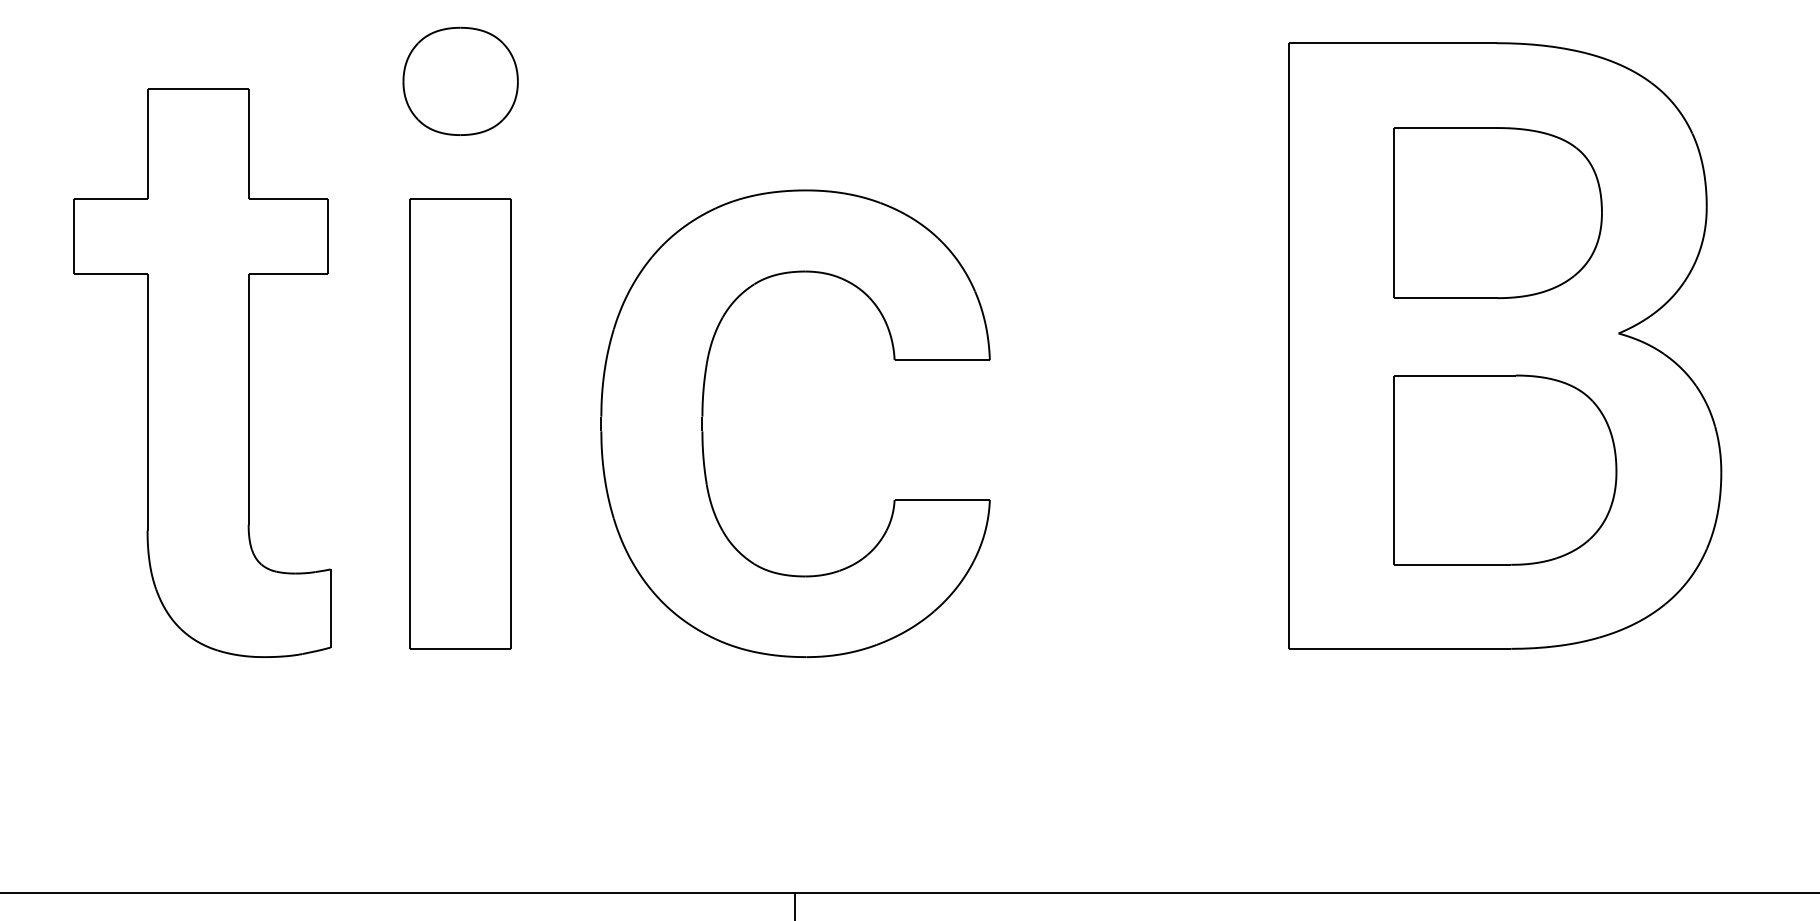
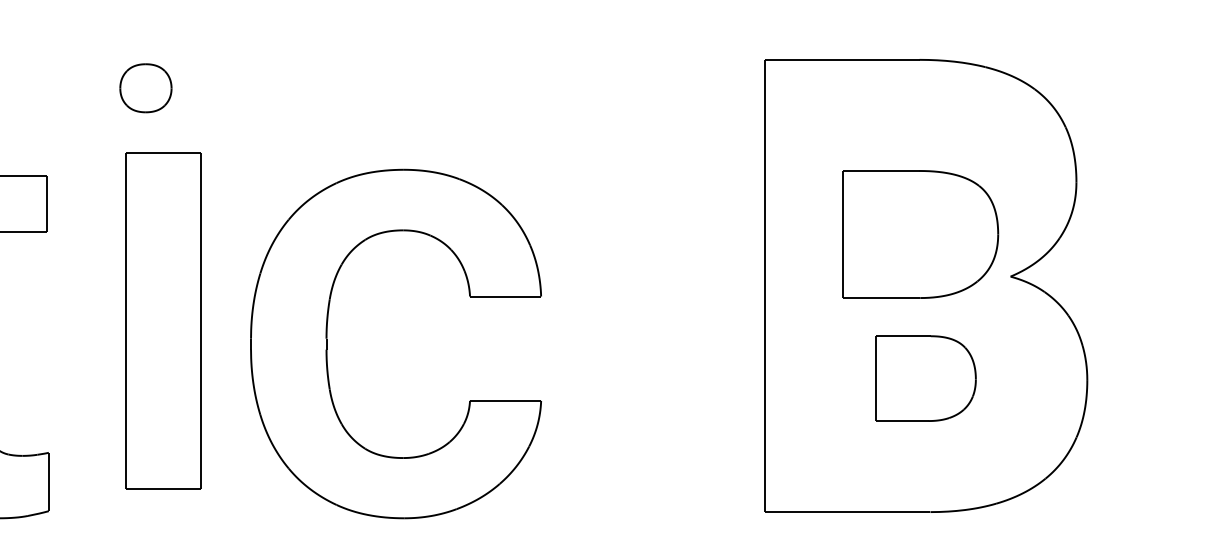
part: (460, 80) -> (145, 87), size x0.6
part: (1497, 213) -> (920, 234), moved
part: (460, 423) -> (163, 320), moved
part: (1505, 469) -> (926, 378), size x0.6

